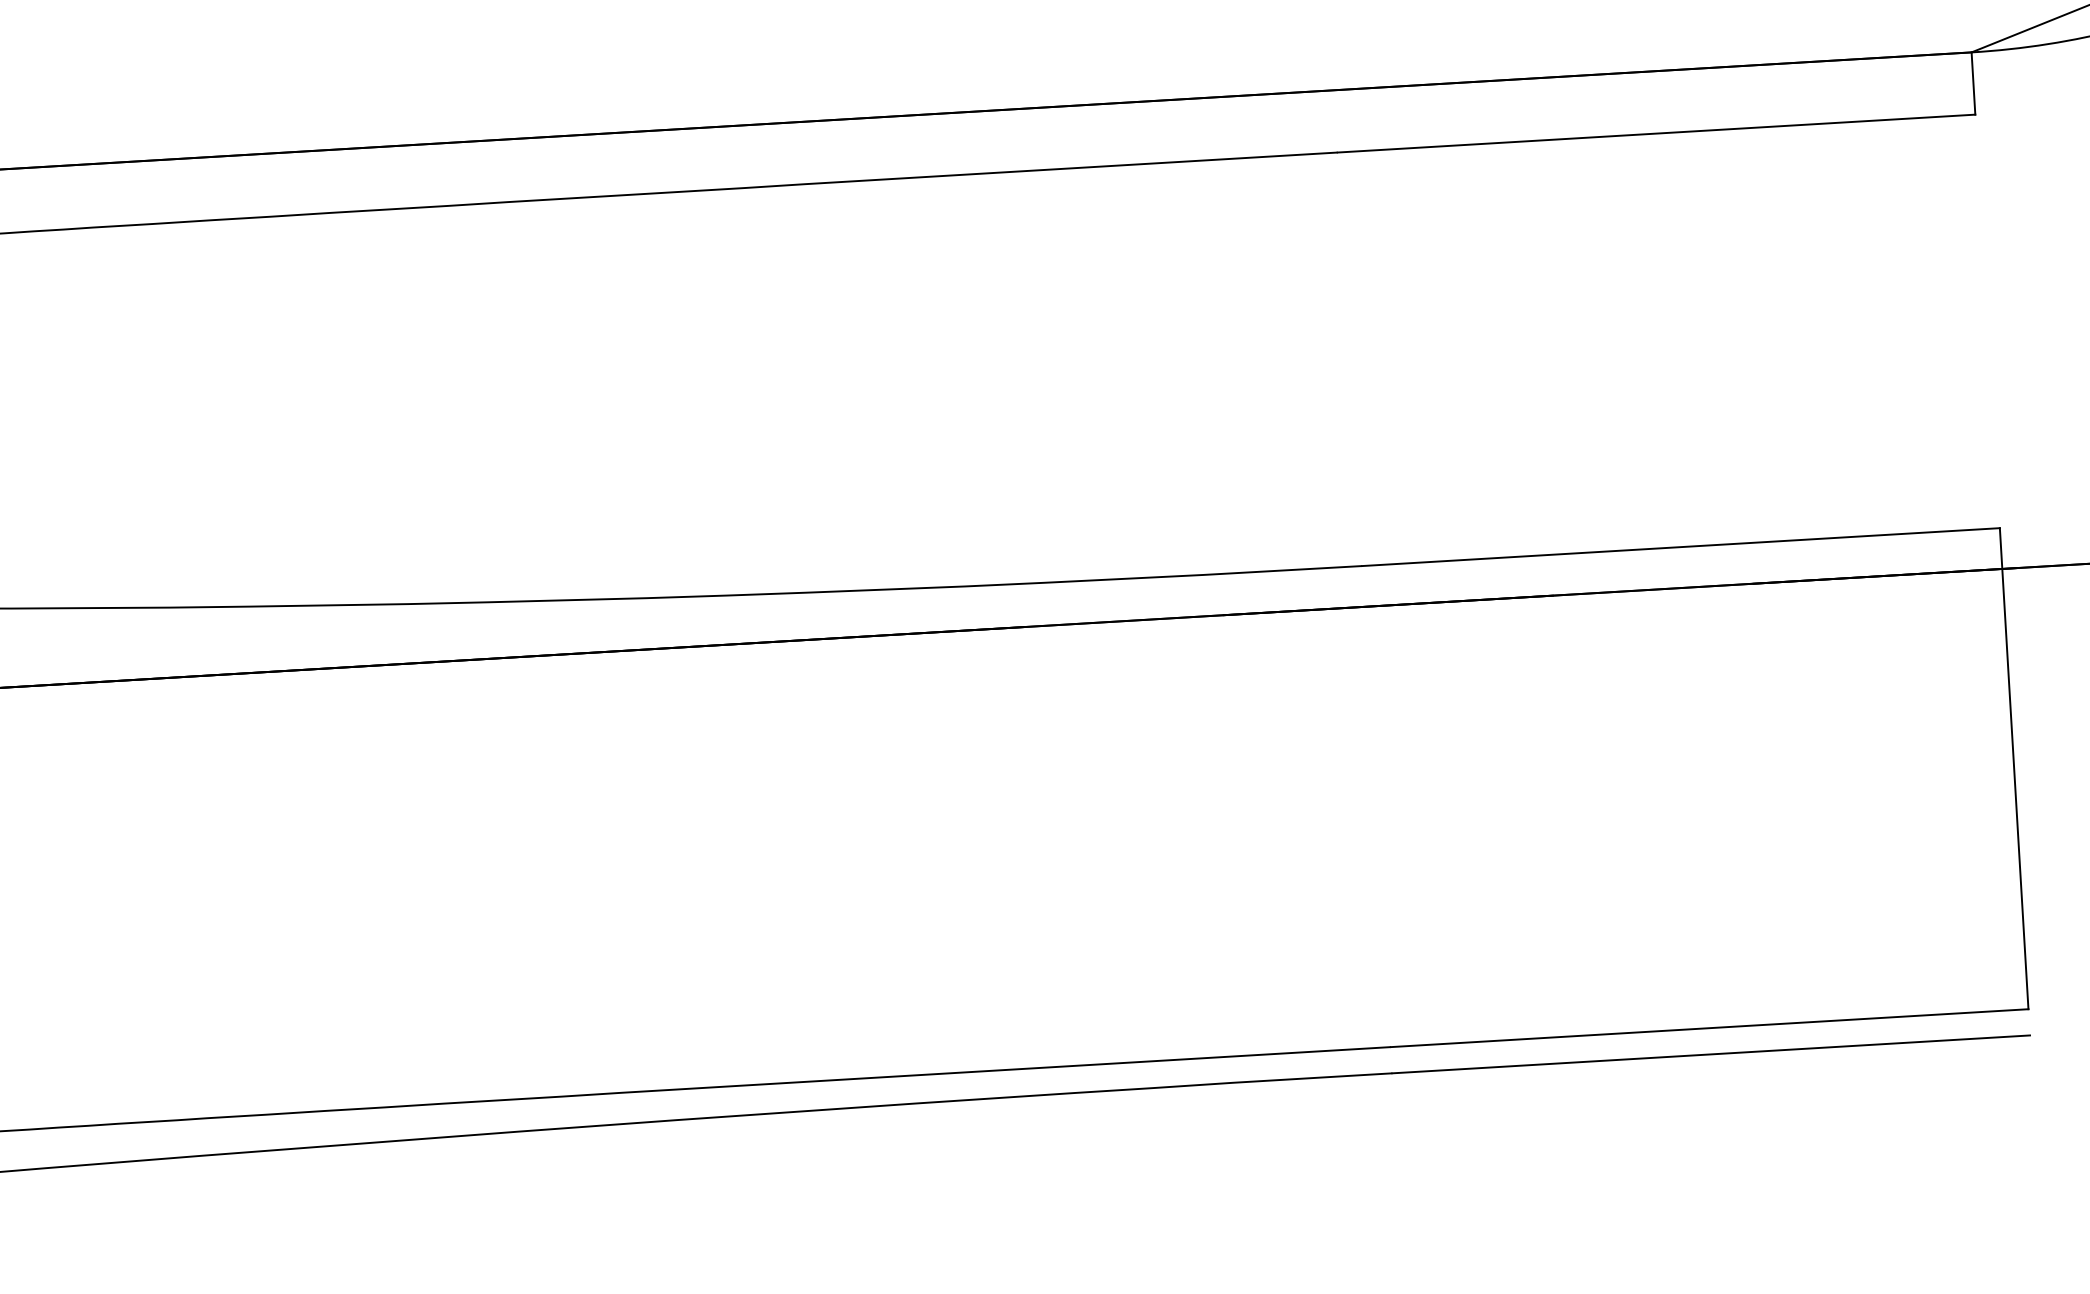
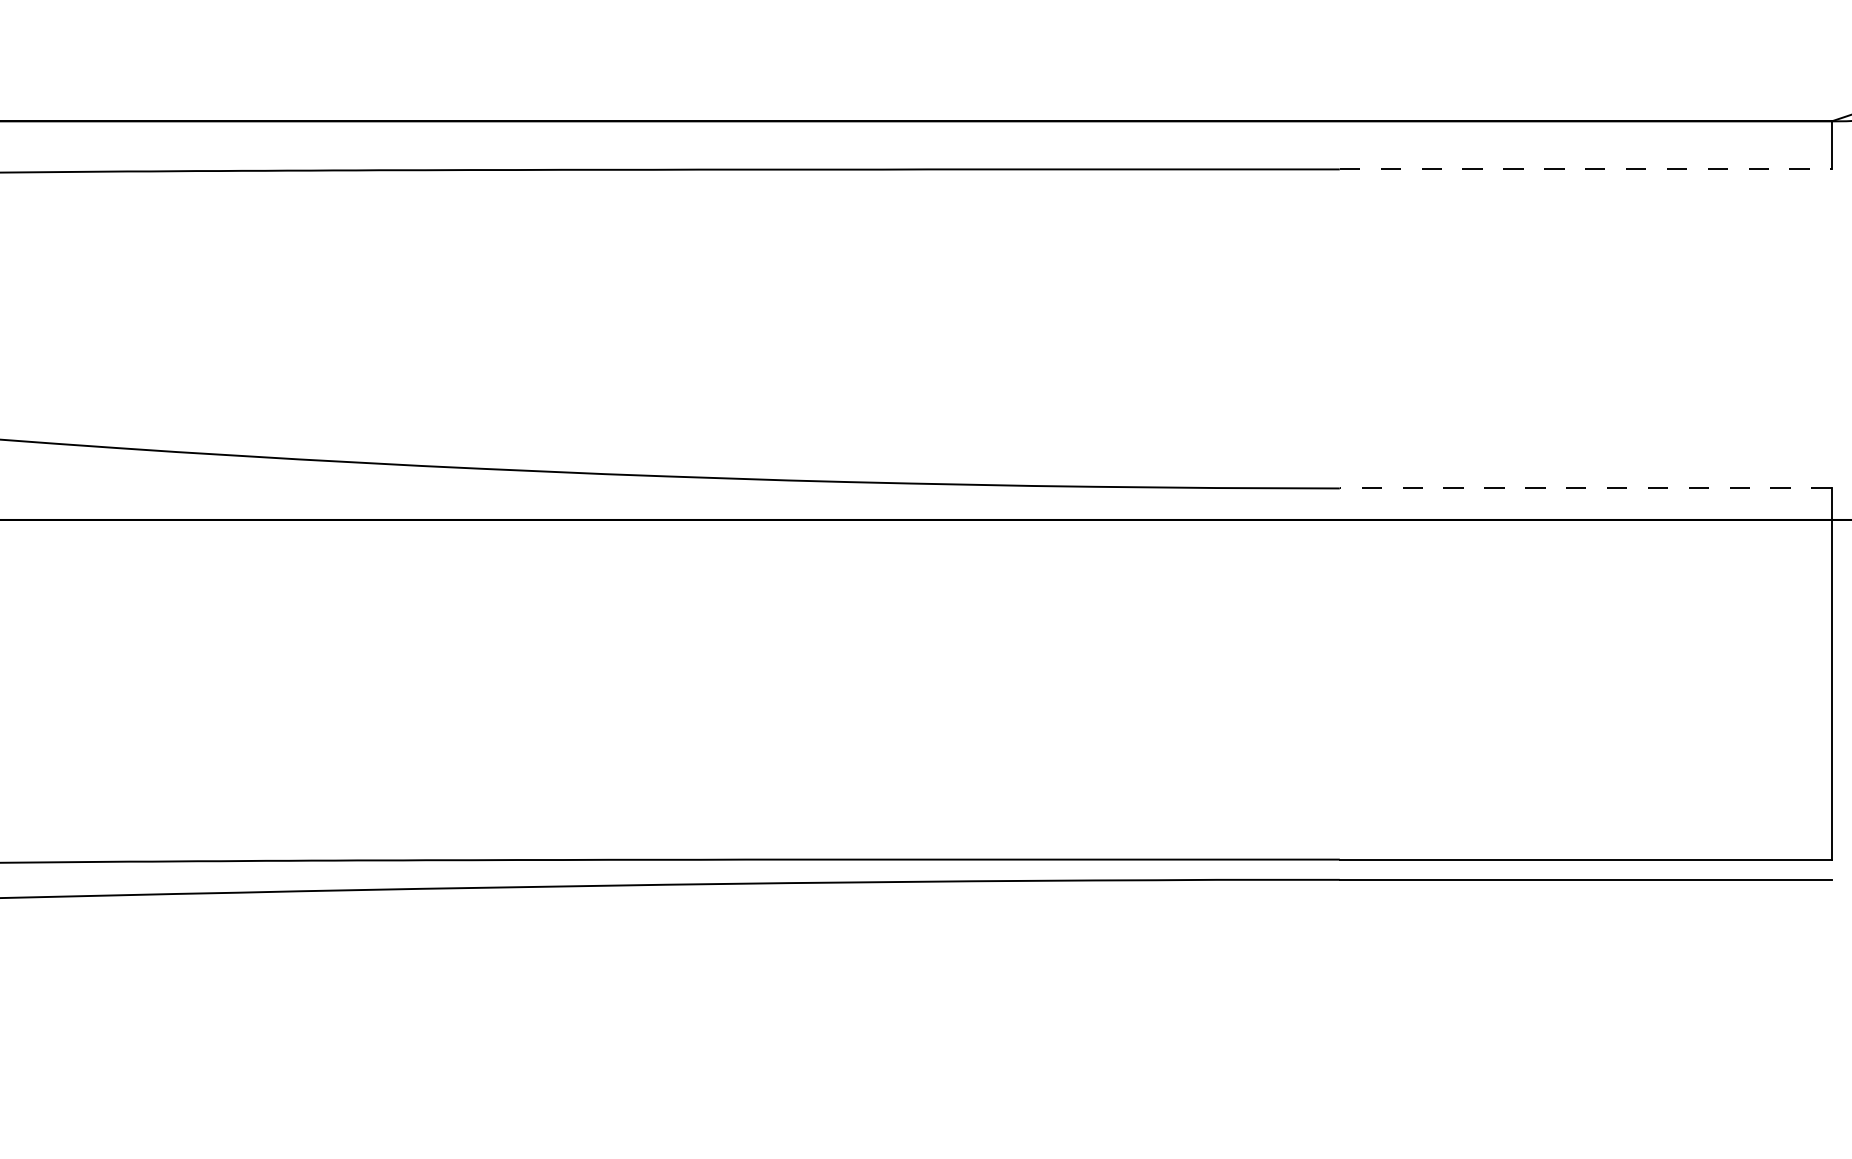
line: (1656, 133) -> (1585, 169), solid -> dashed
line: (1680, 547) -> (1585, 488), solid -> dashed

